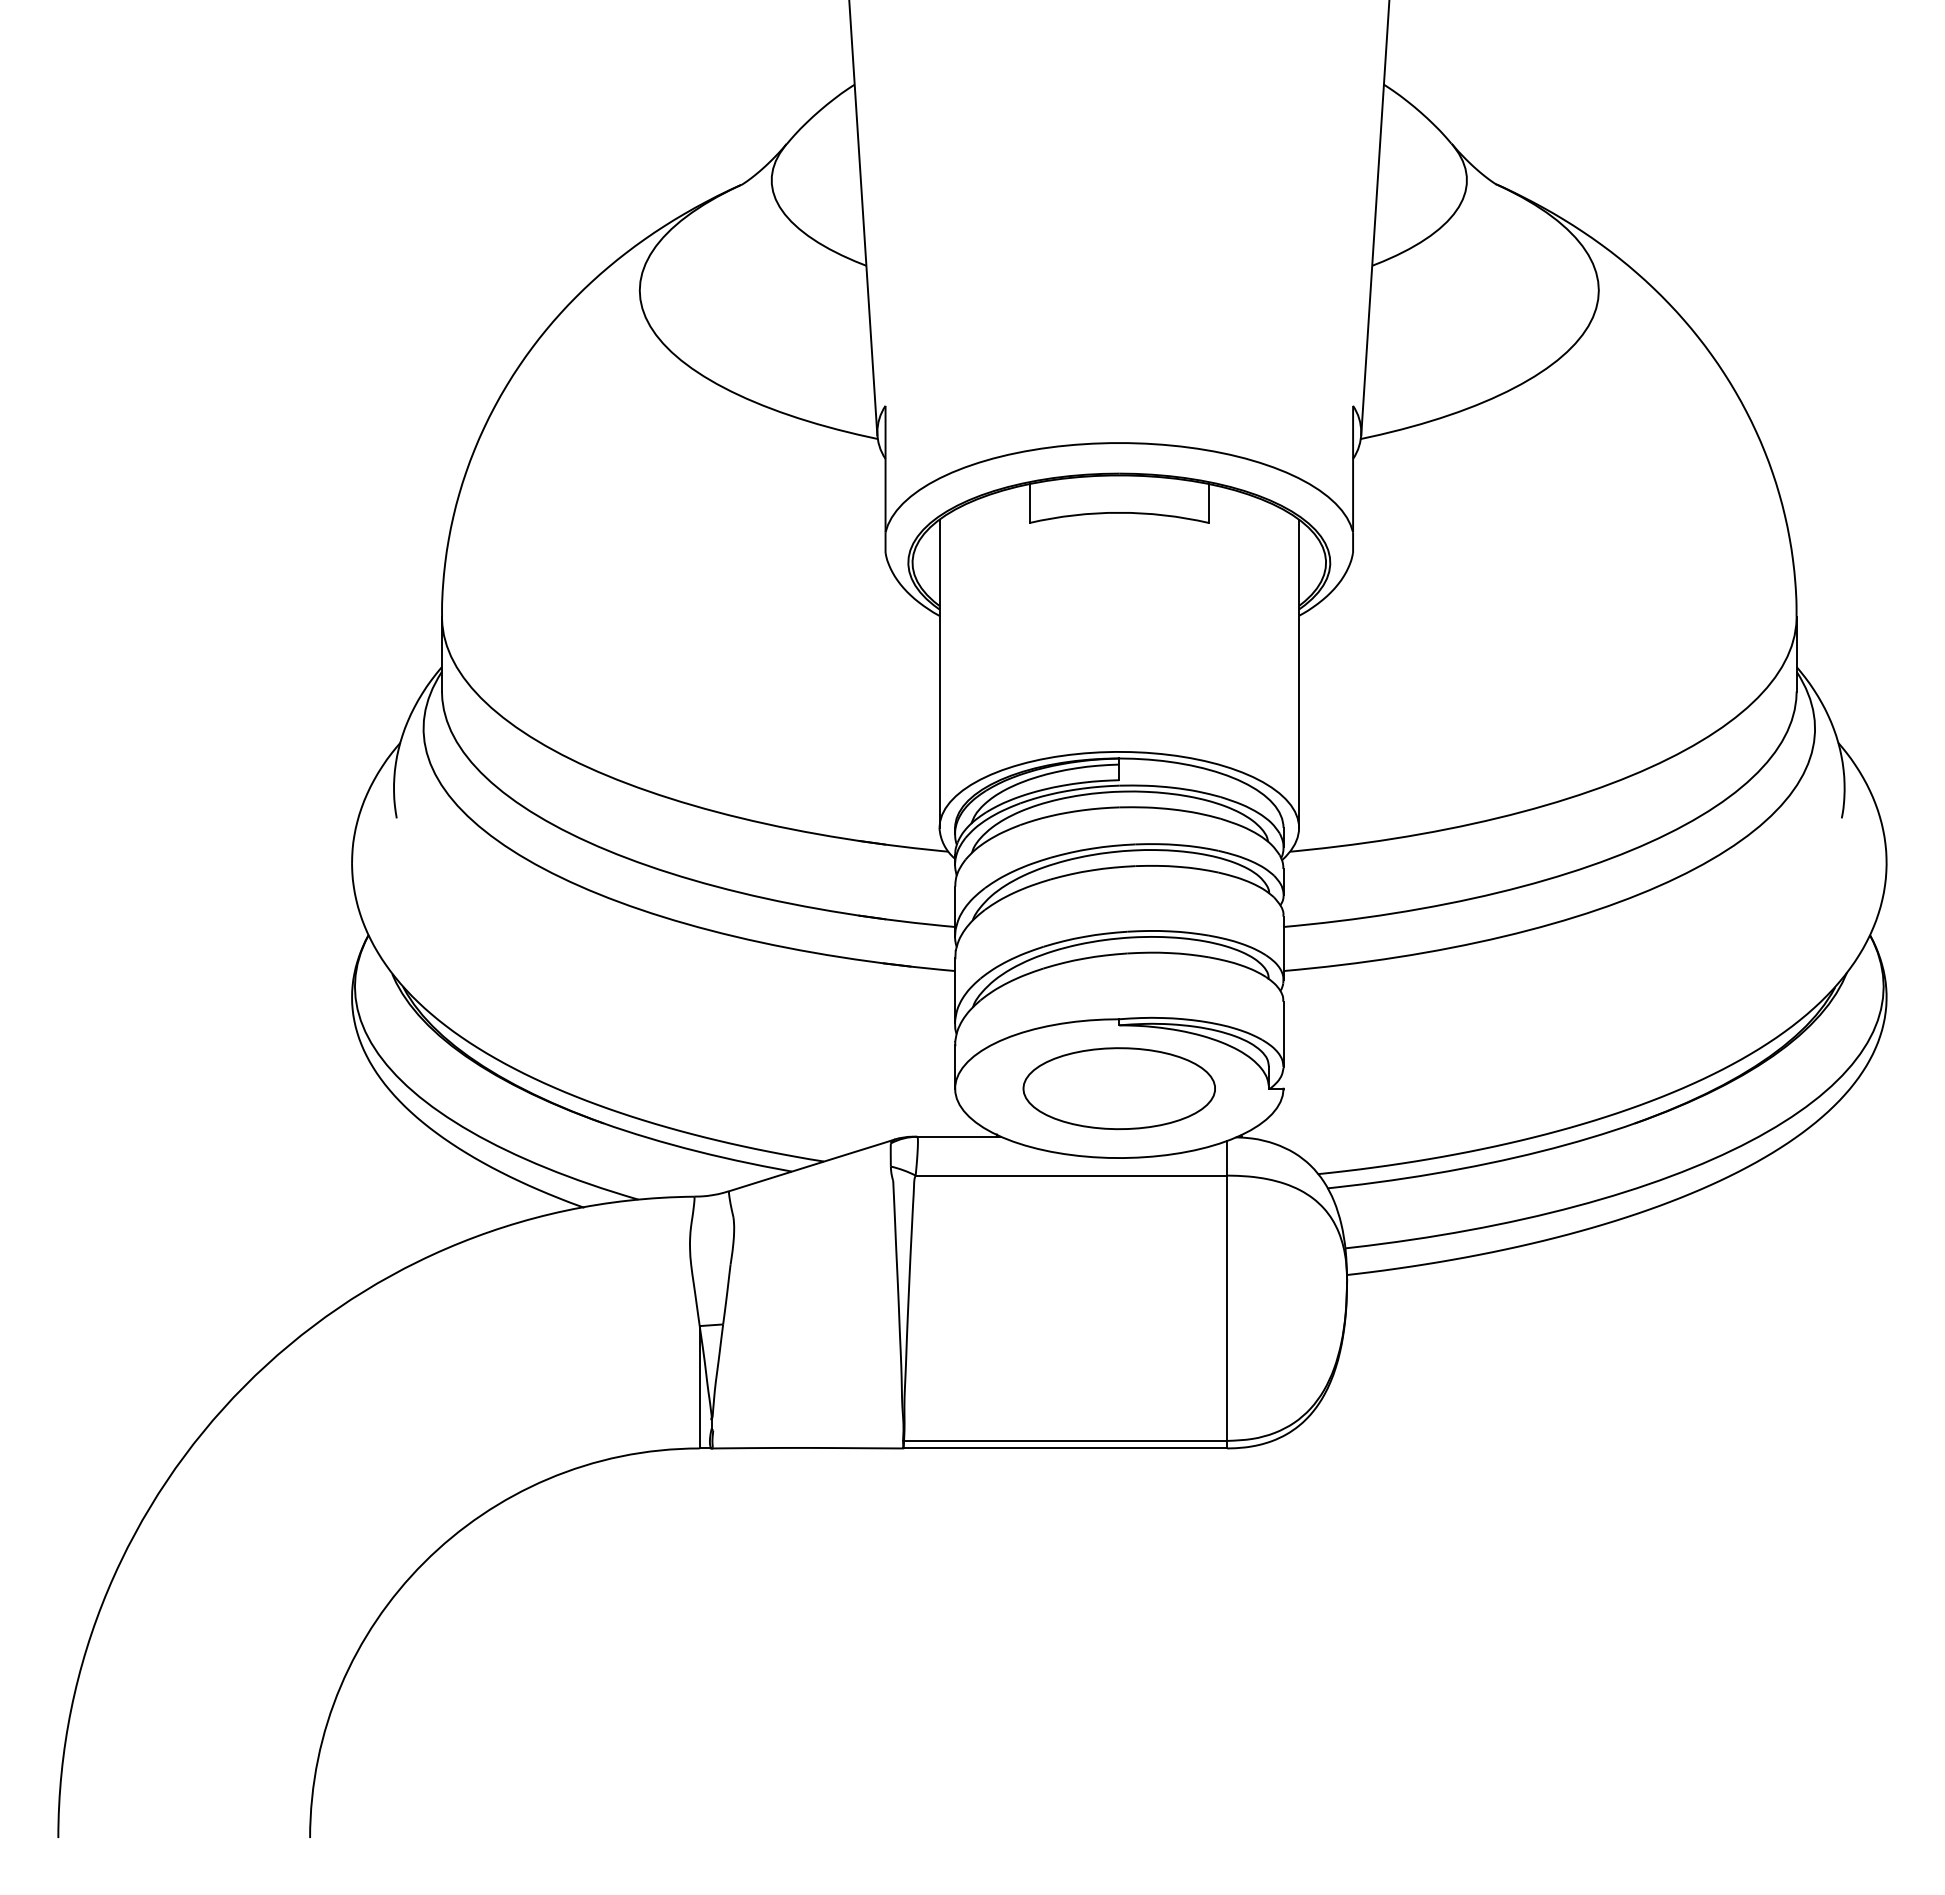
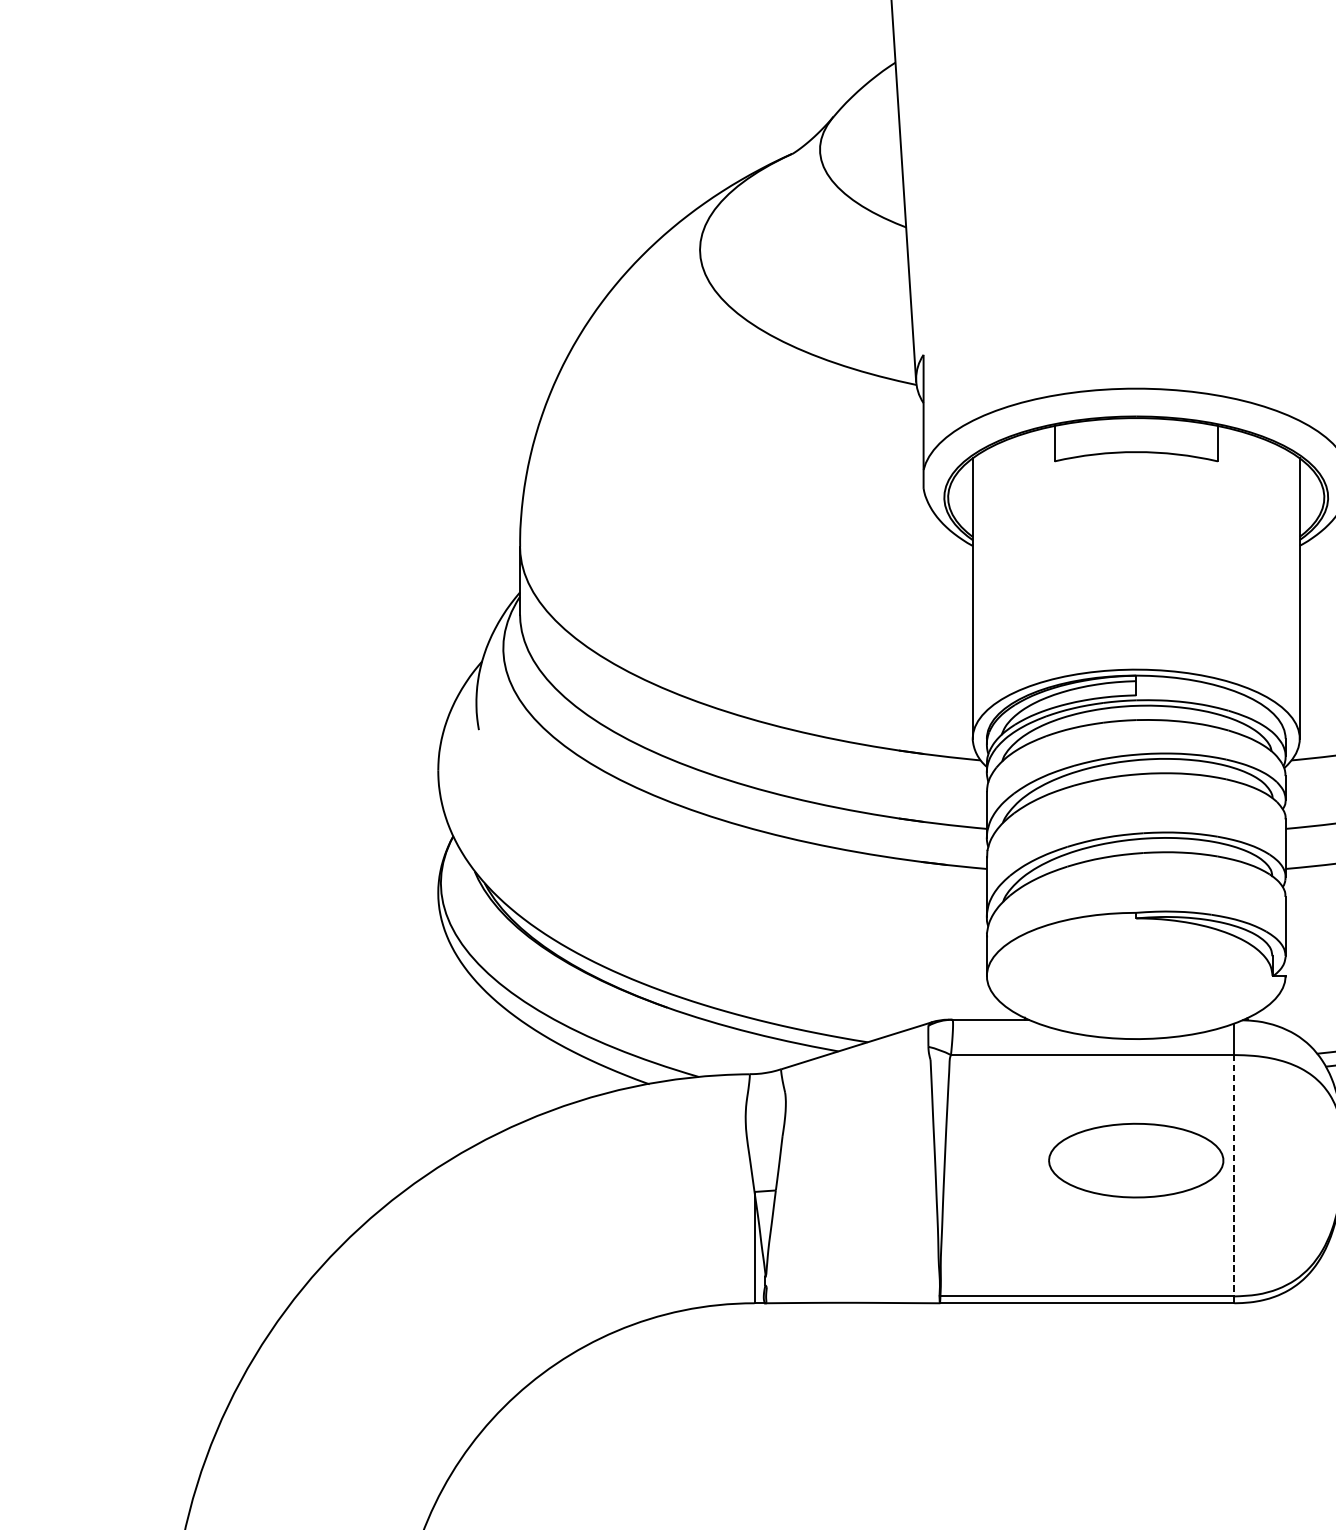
part: (1118, 1088) -> (1135, 1160), moved
line: (1227, 1308) -> (1234, 1175), solid -> dashed

